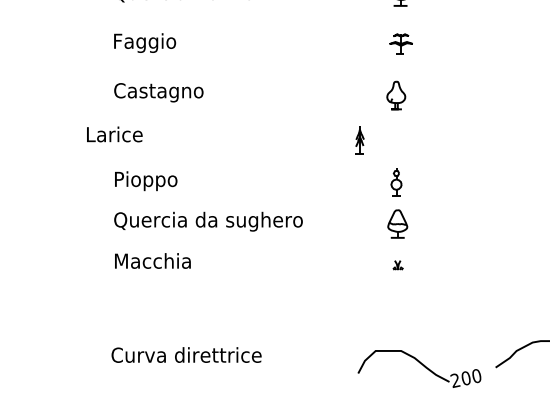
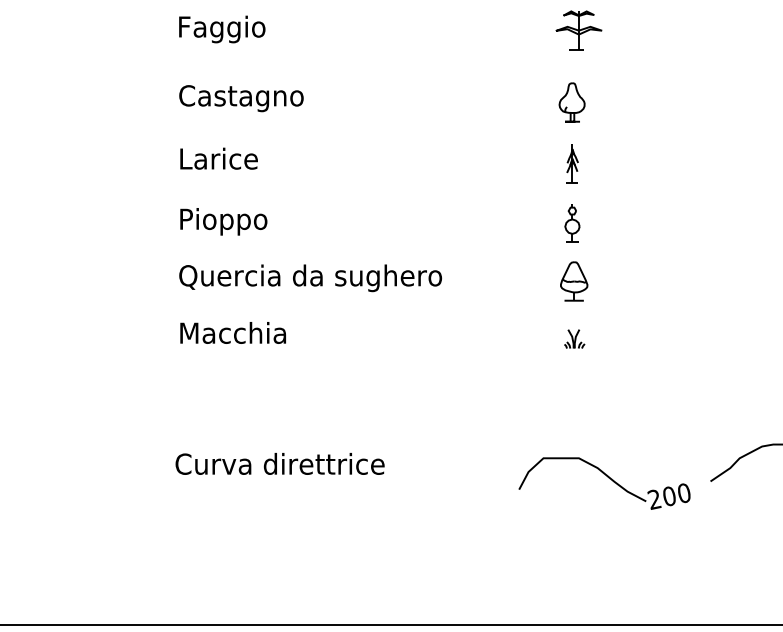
part: (400, 43) -> (578, 30), size x1.43
text: (114, 134) -> (218, 158), moved
part: (359, 140) -> (572, 163), moved
part: (397, 264) -> (574, 338), size x1.43

